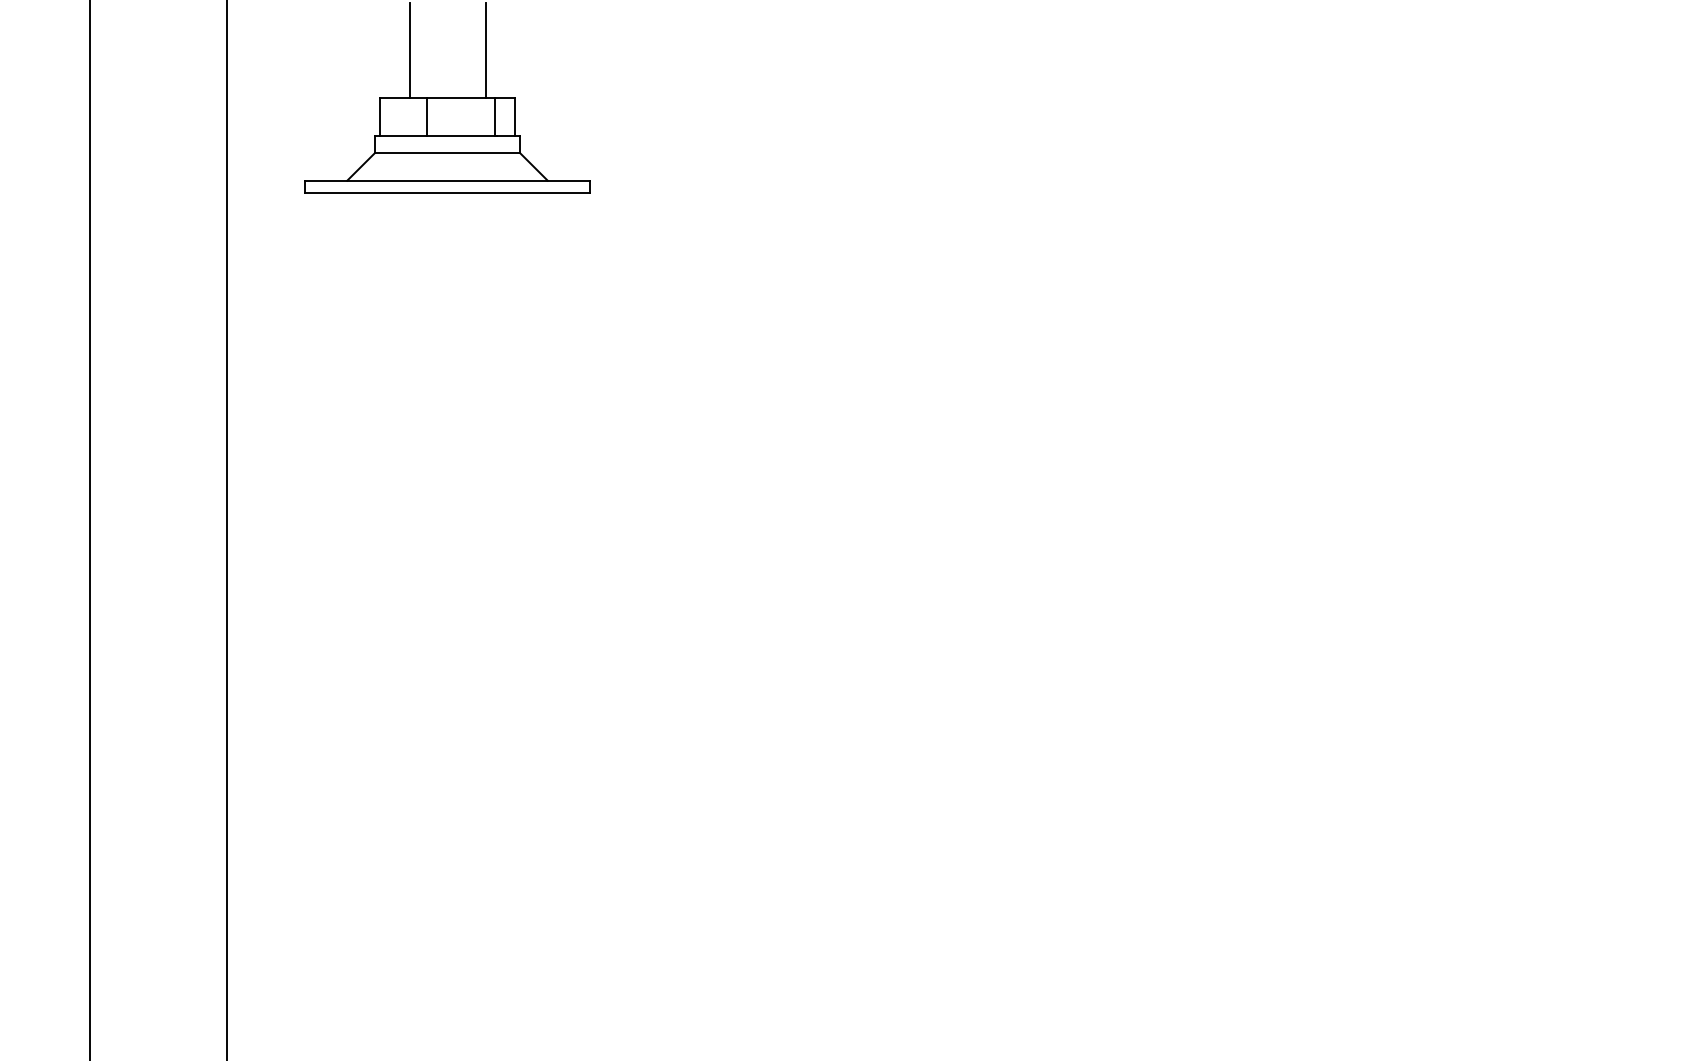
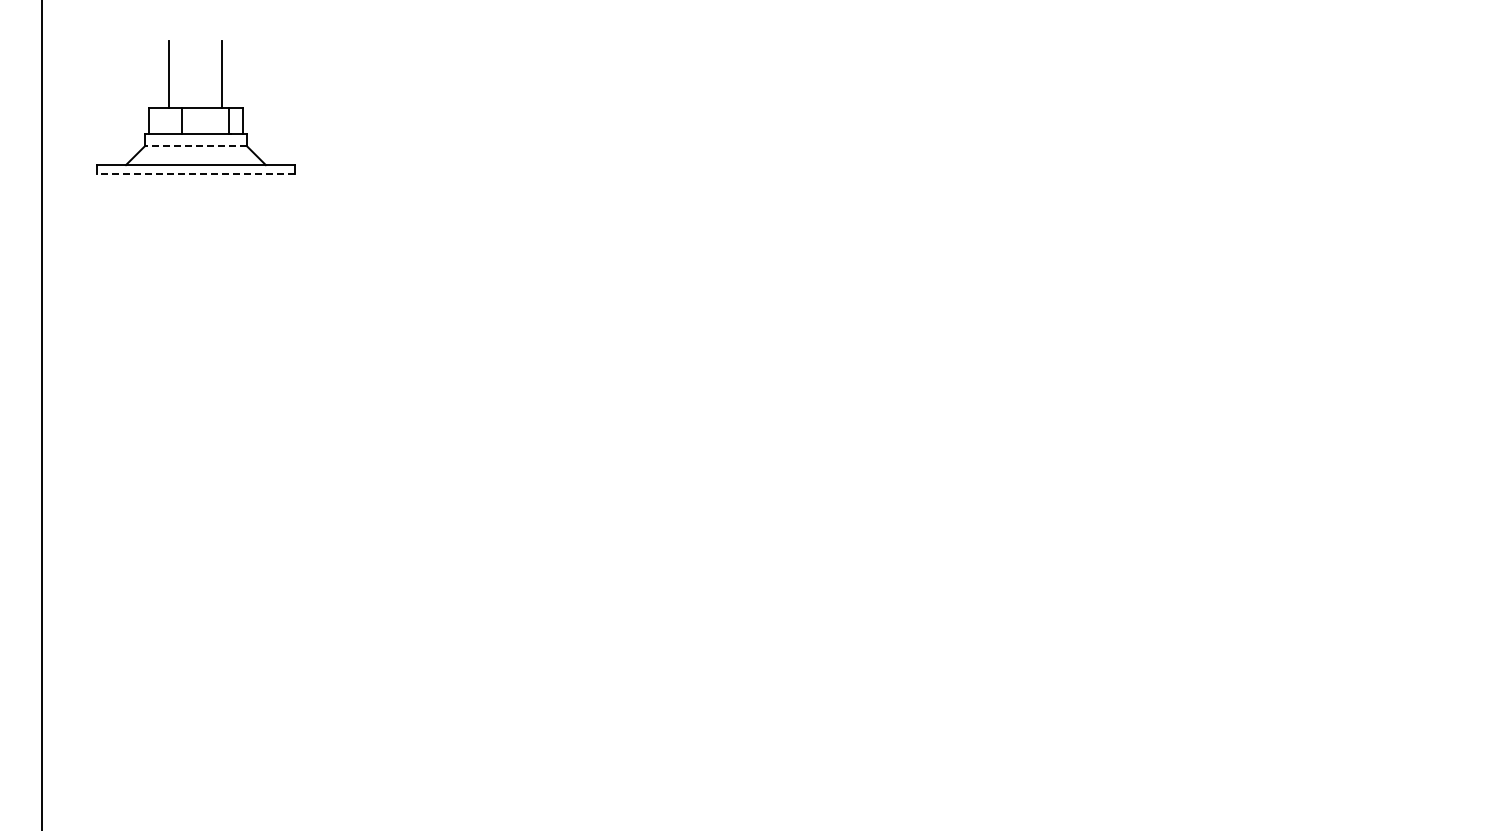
line: (446, 154) -> (195, 146), solid -> dashed
line: (446, 192) -> (195, 173), solid -> dashed

